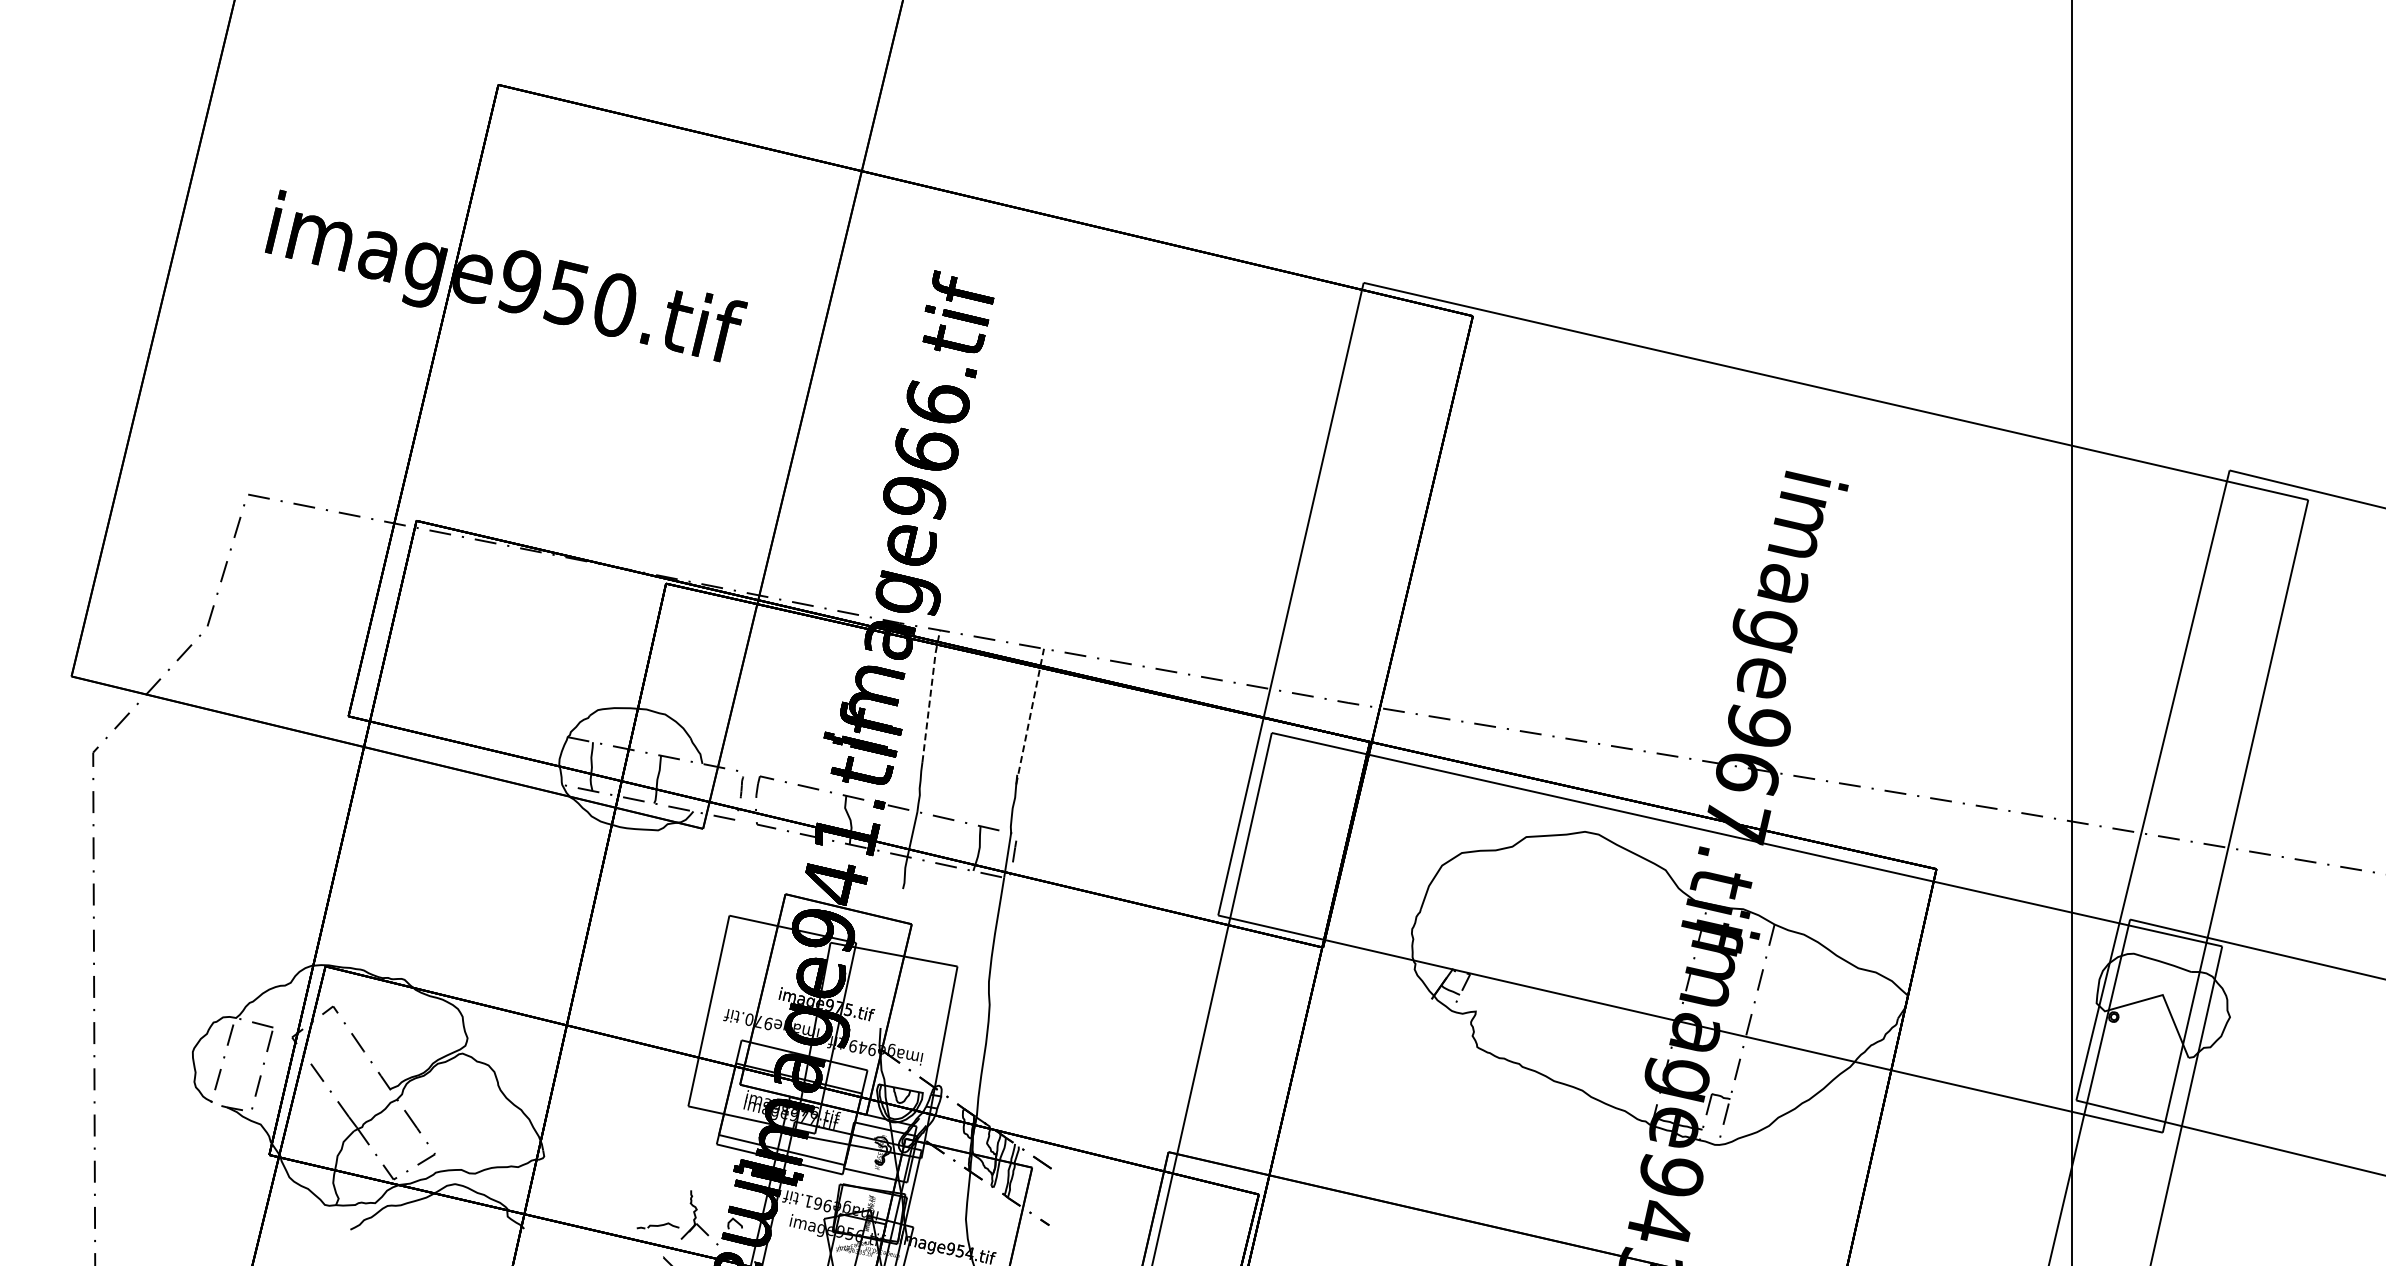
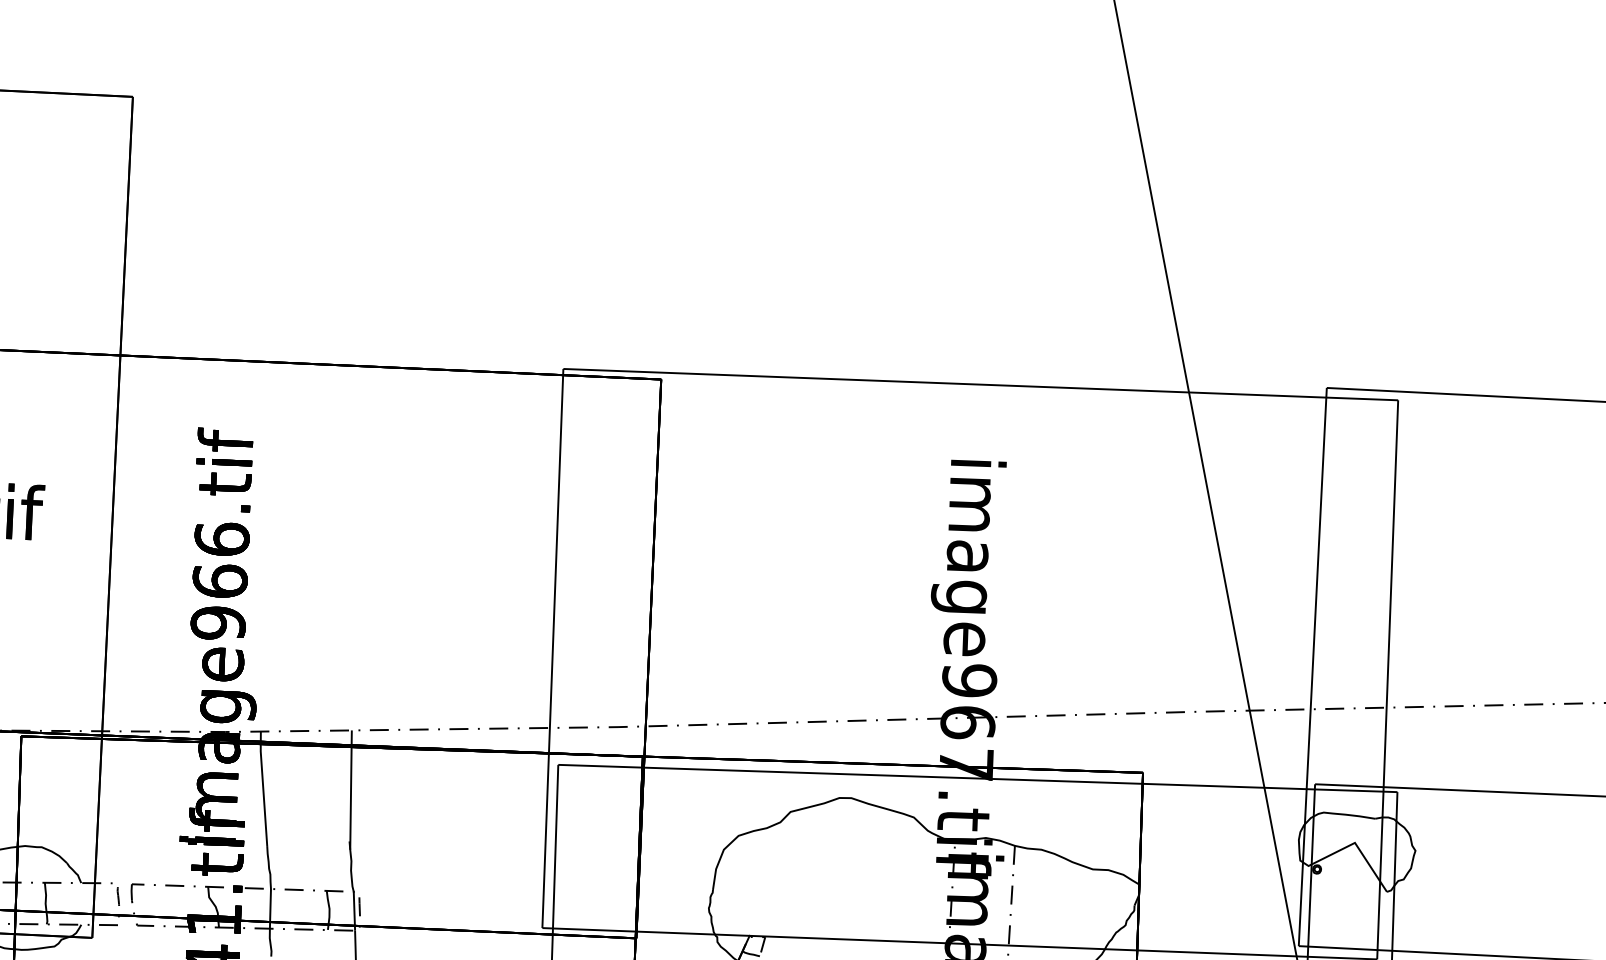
line: (930, 695) -> (263, 788), dashed -> solid
line: (1030, 716) -> (351, 789), dashed -> solid

